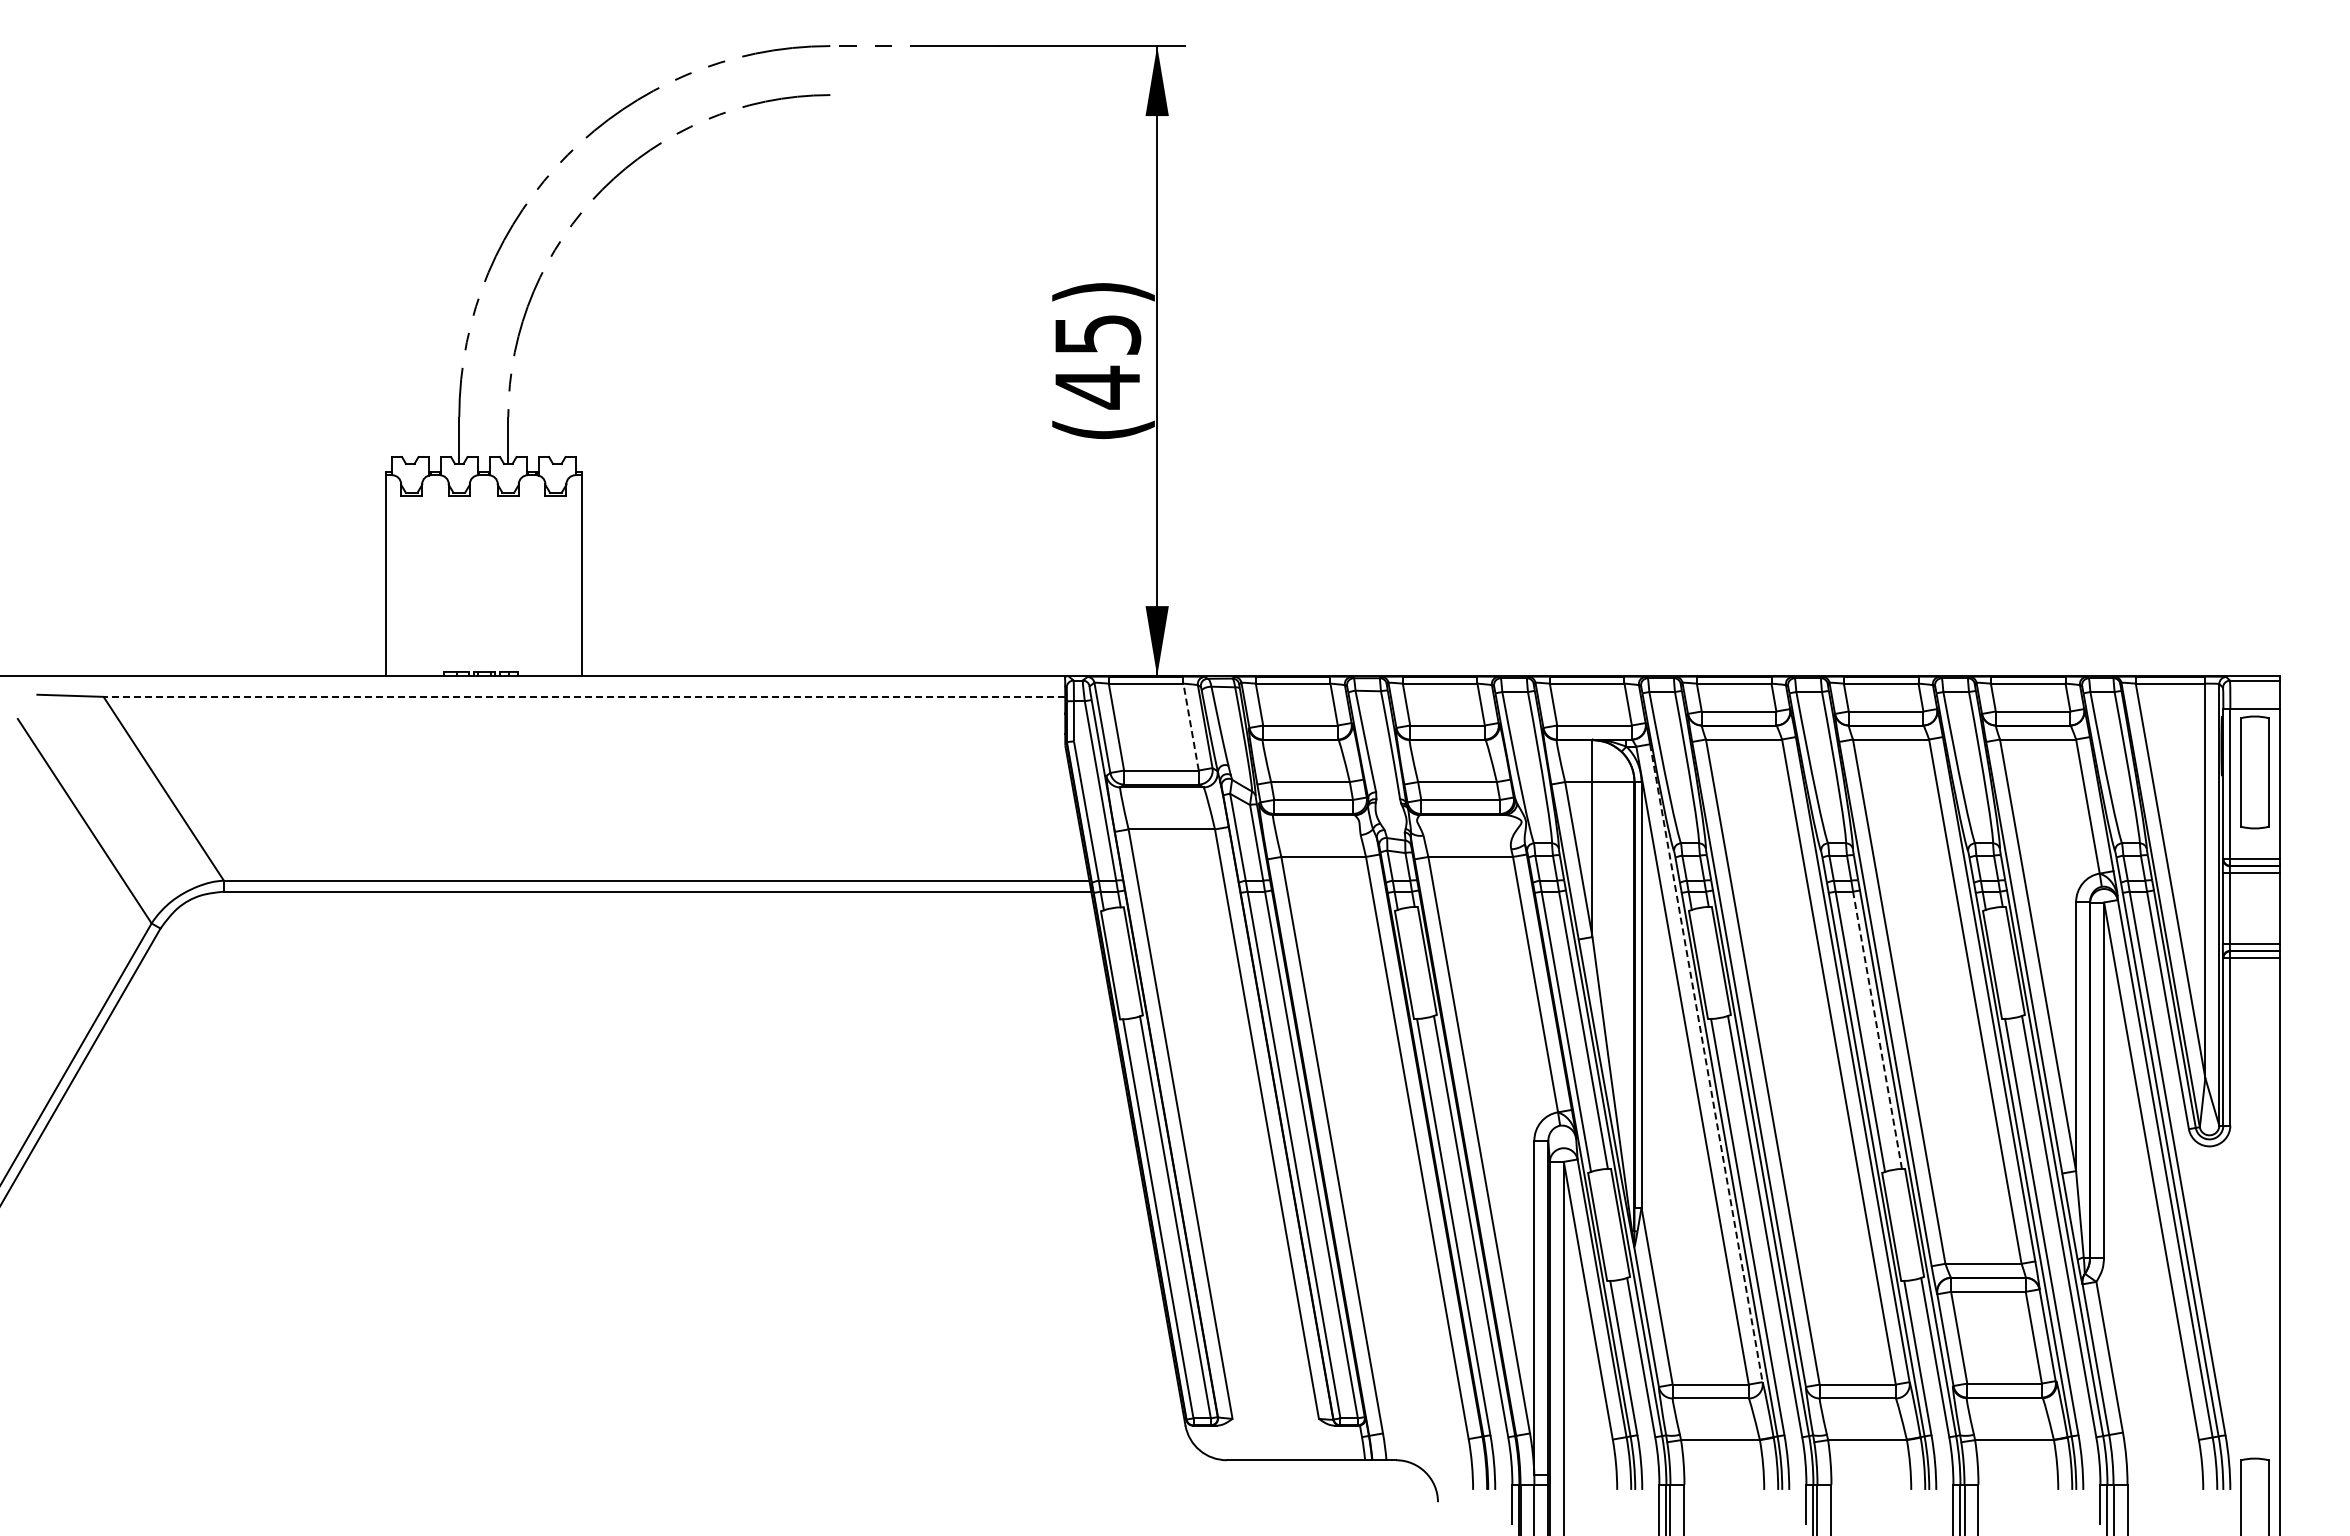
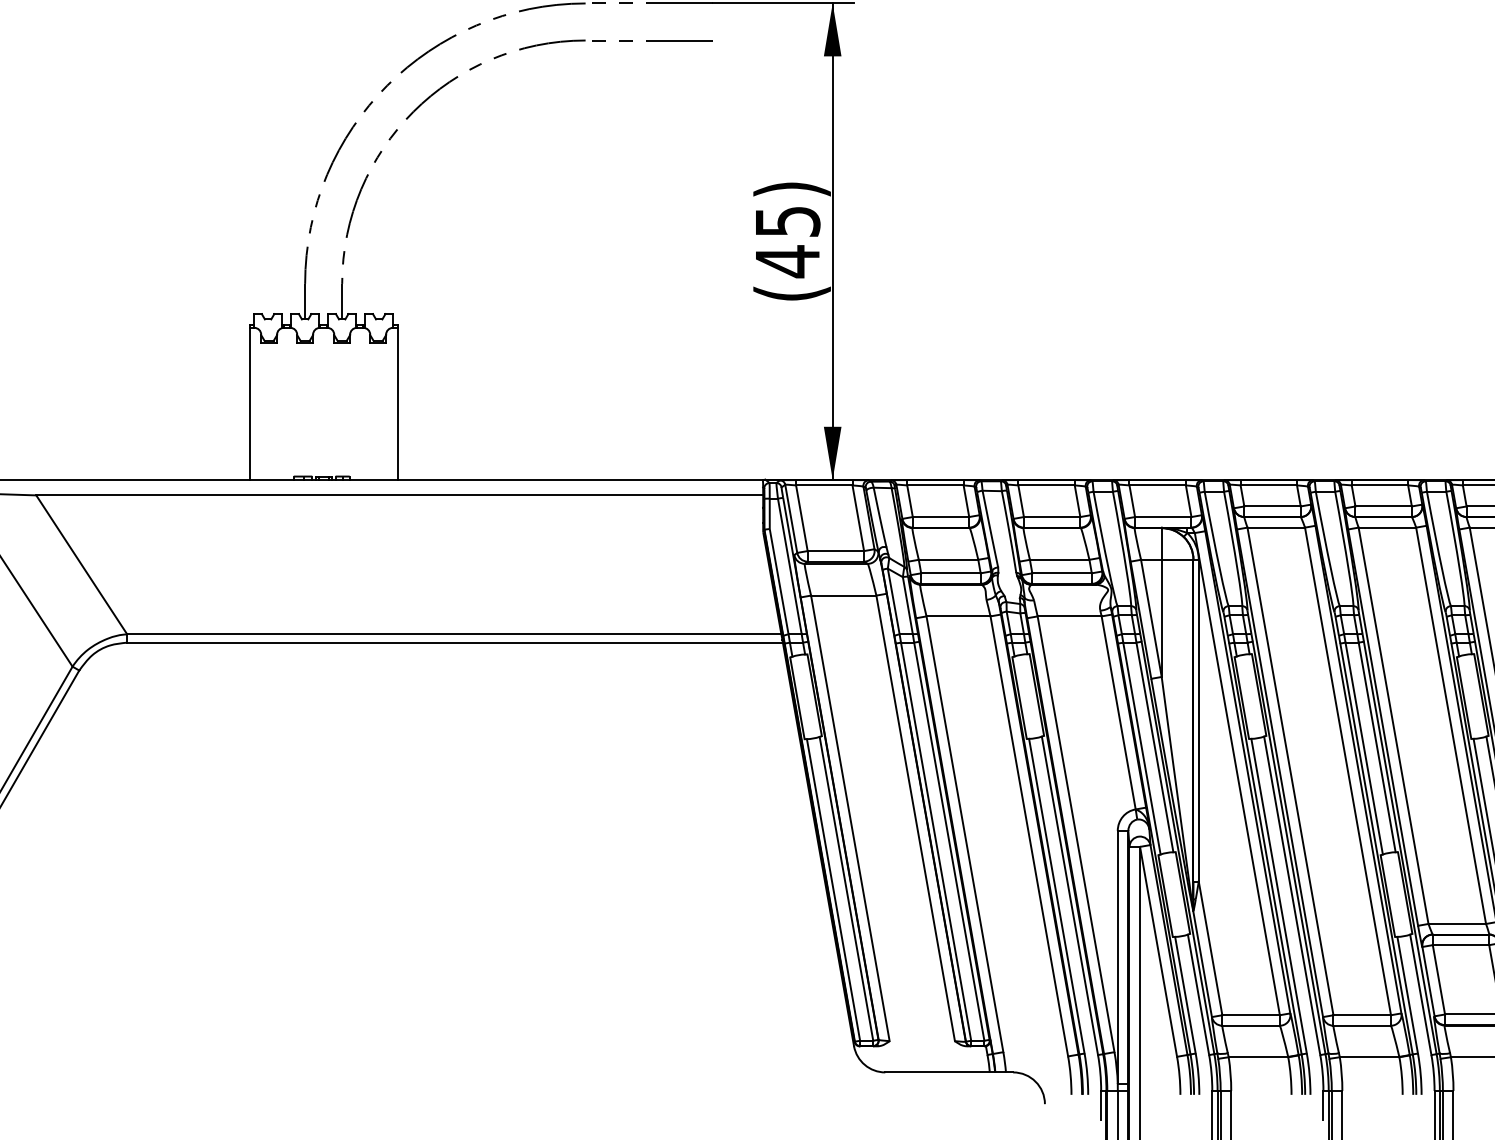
line: (918, 94) -> (652, 40), added
line: (584, 696) -> (399, 495), dashed -> solid
line: (1191, 726) -> (858, 517), dashed -> solid
line: (1877, 1030) -> (1377, 747), dashed -> solid
line: (1706, 1063) -> (1247, 772), dashed -> solid

